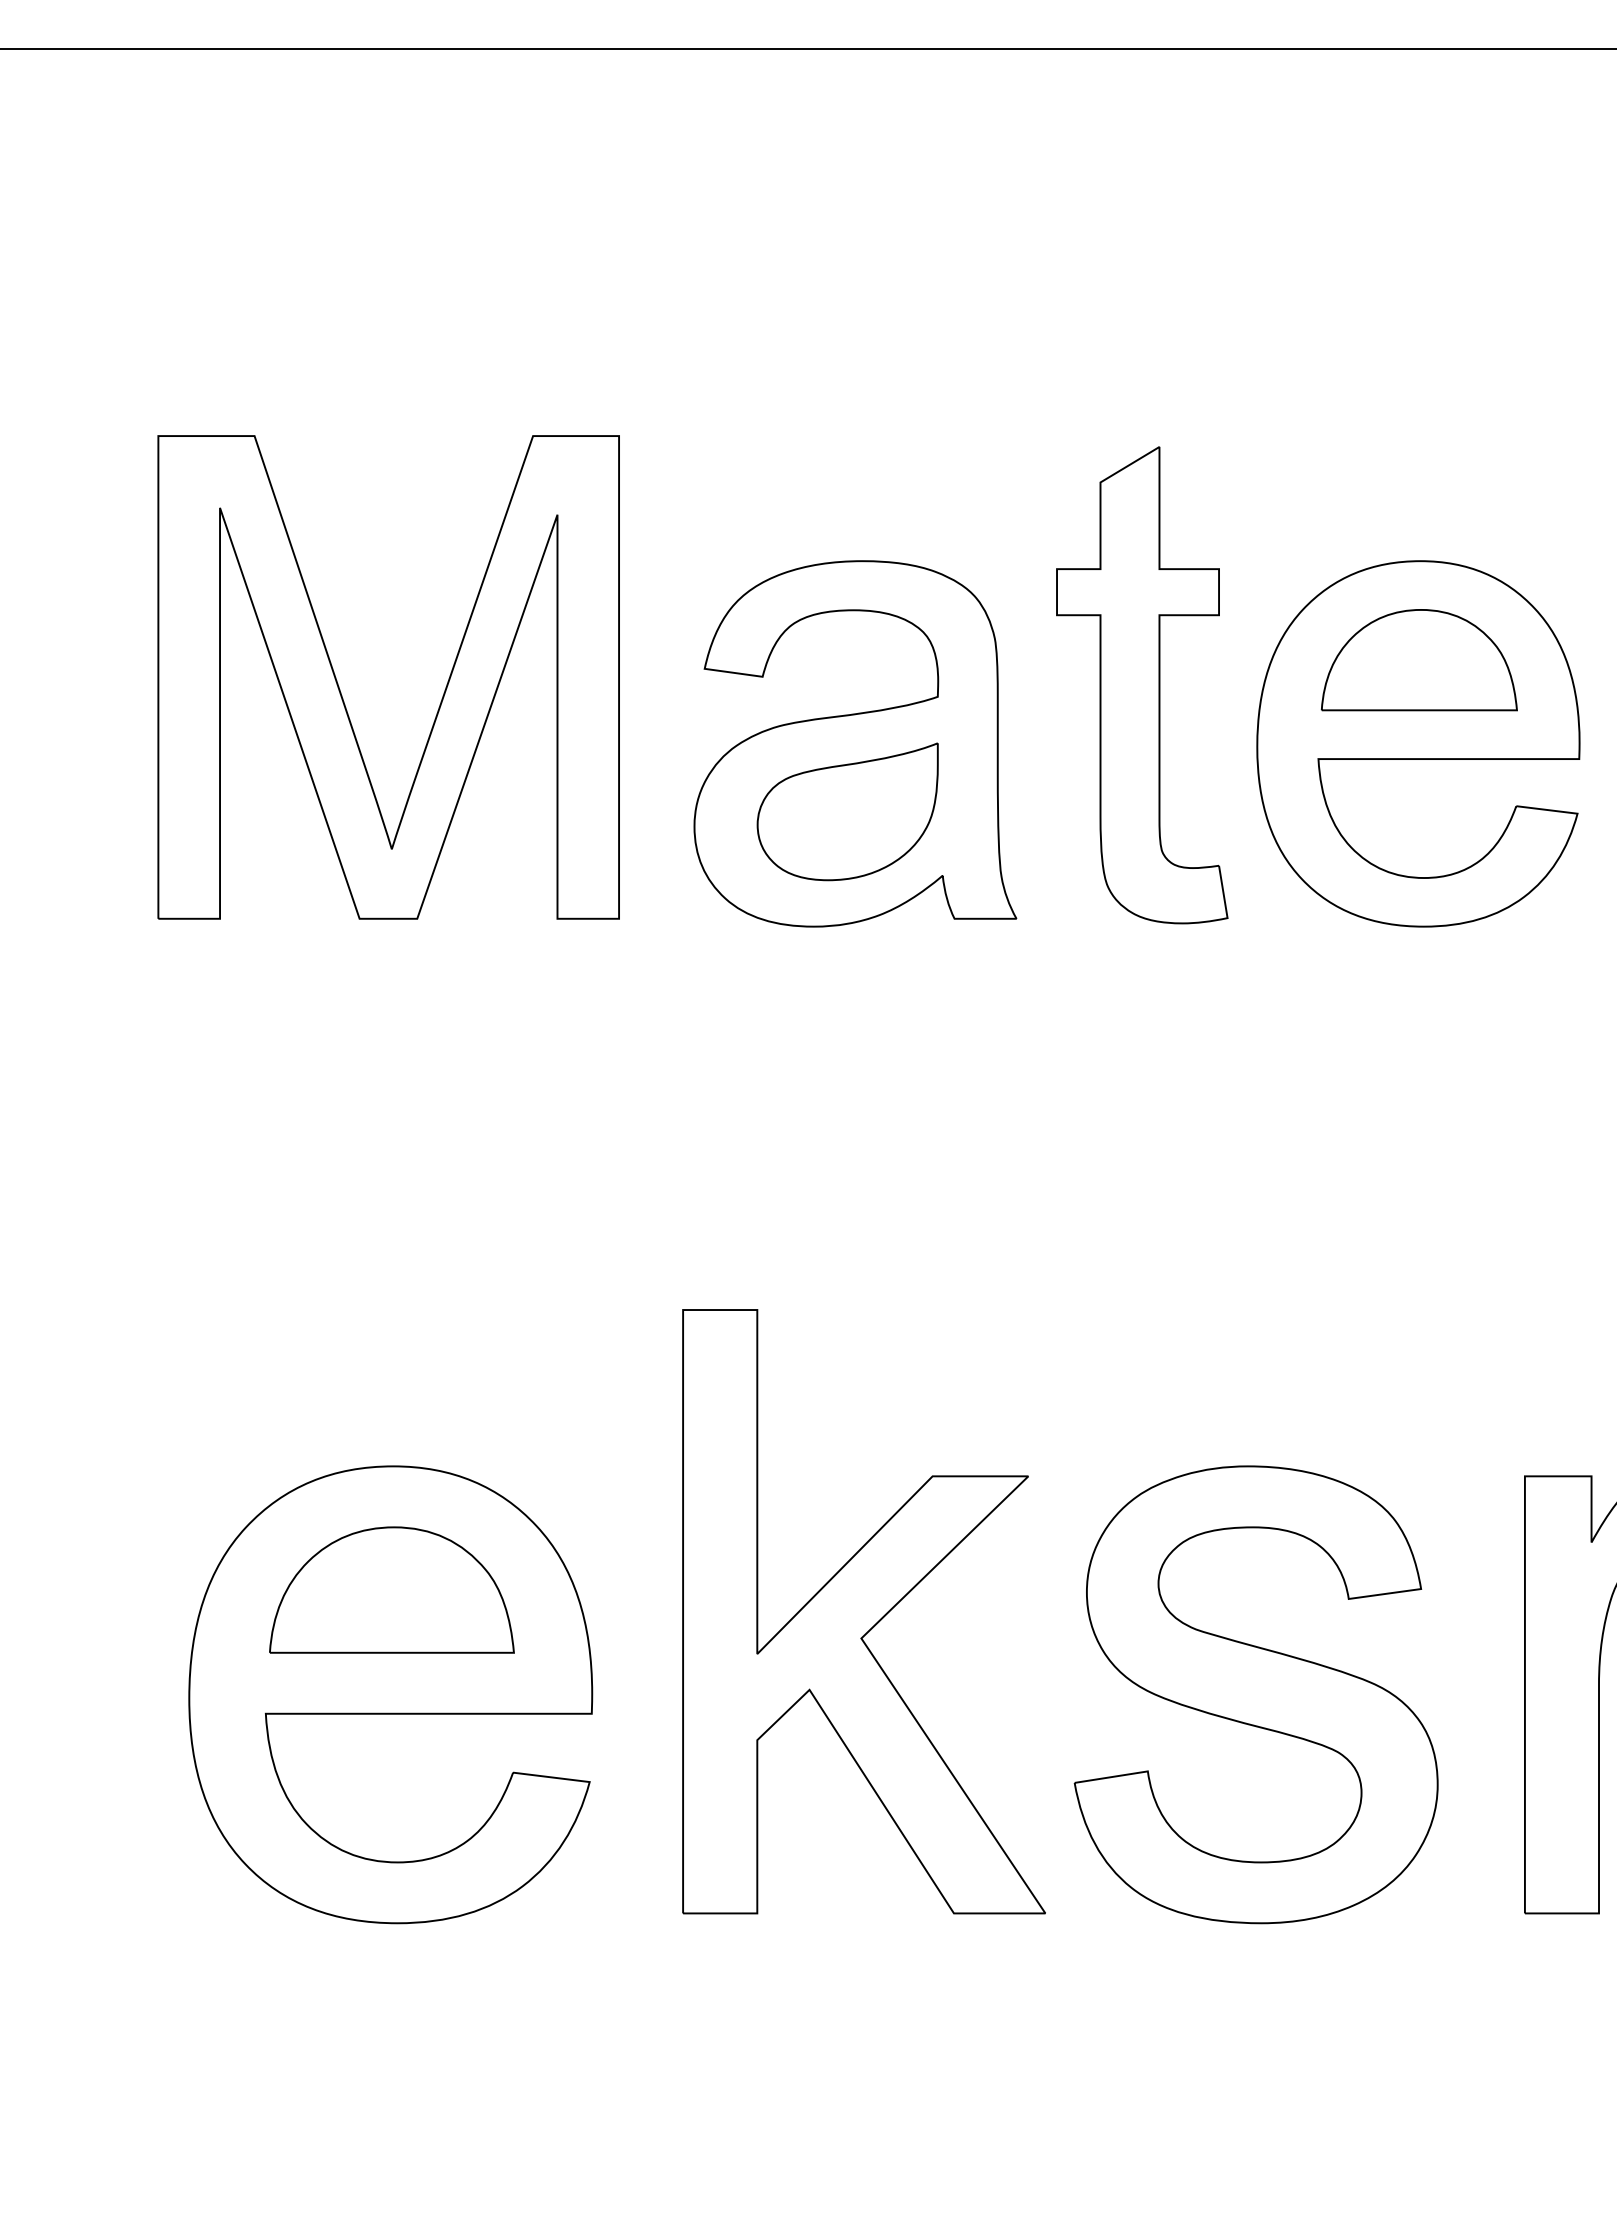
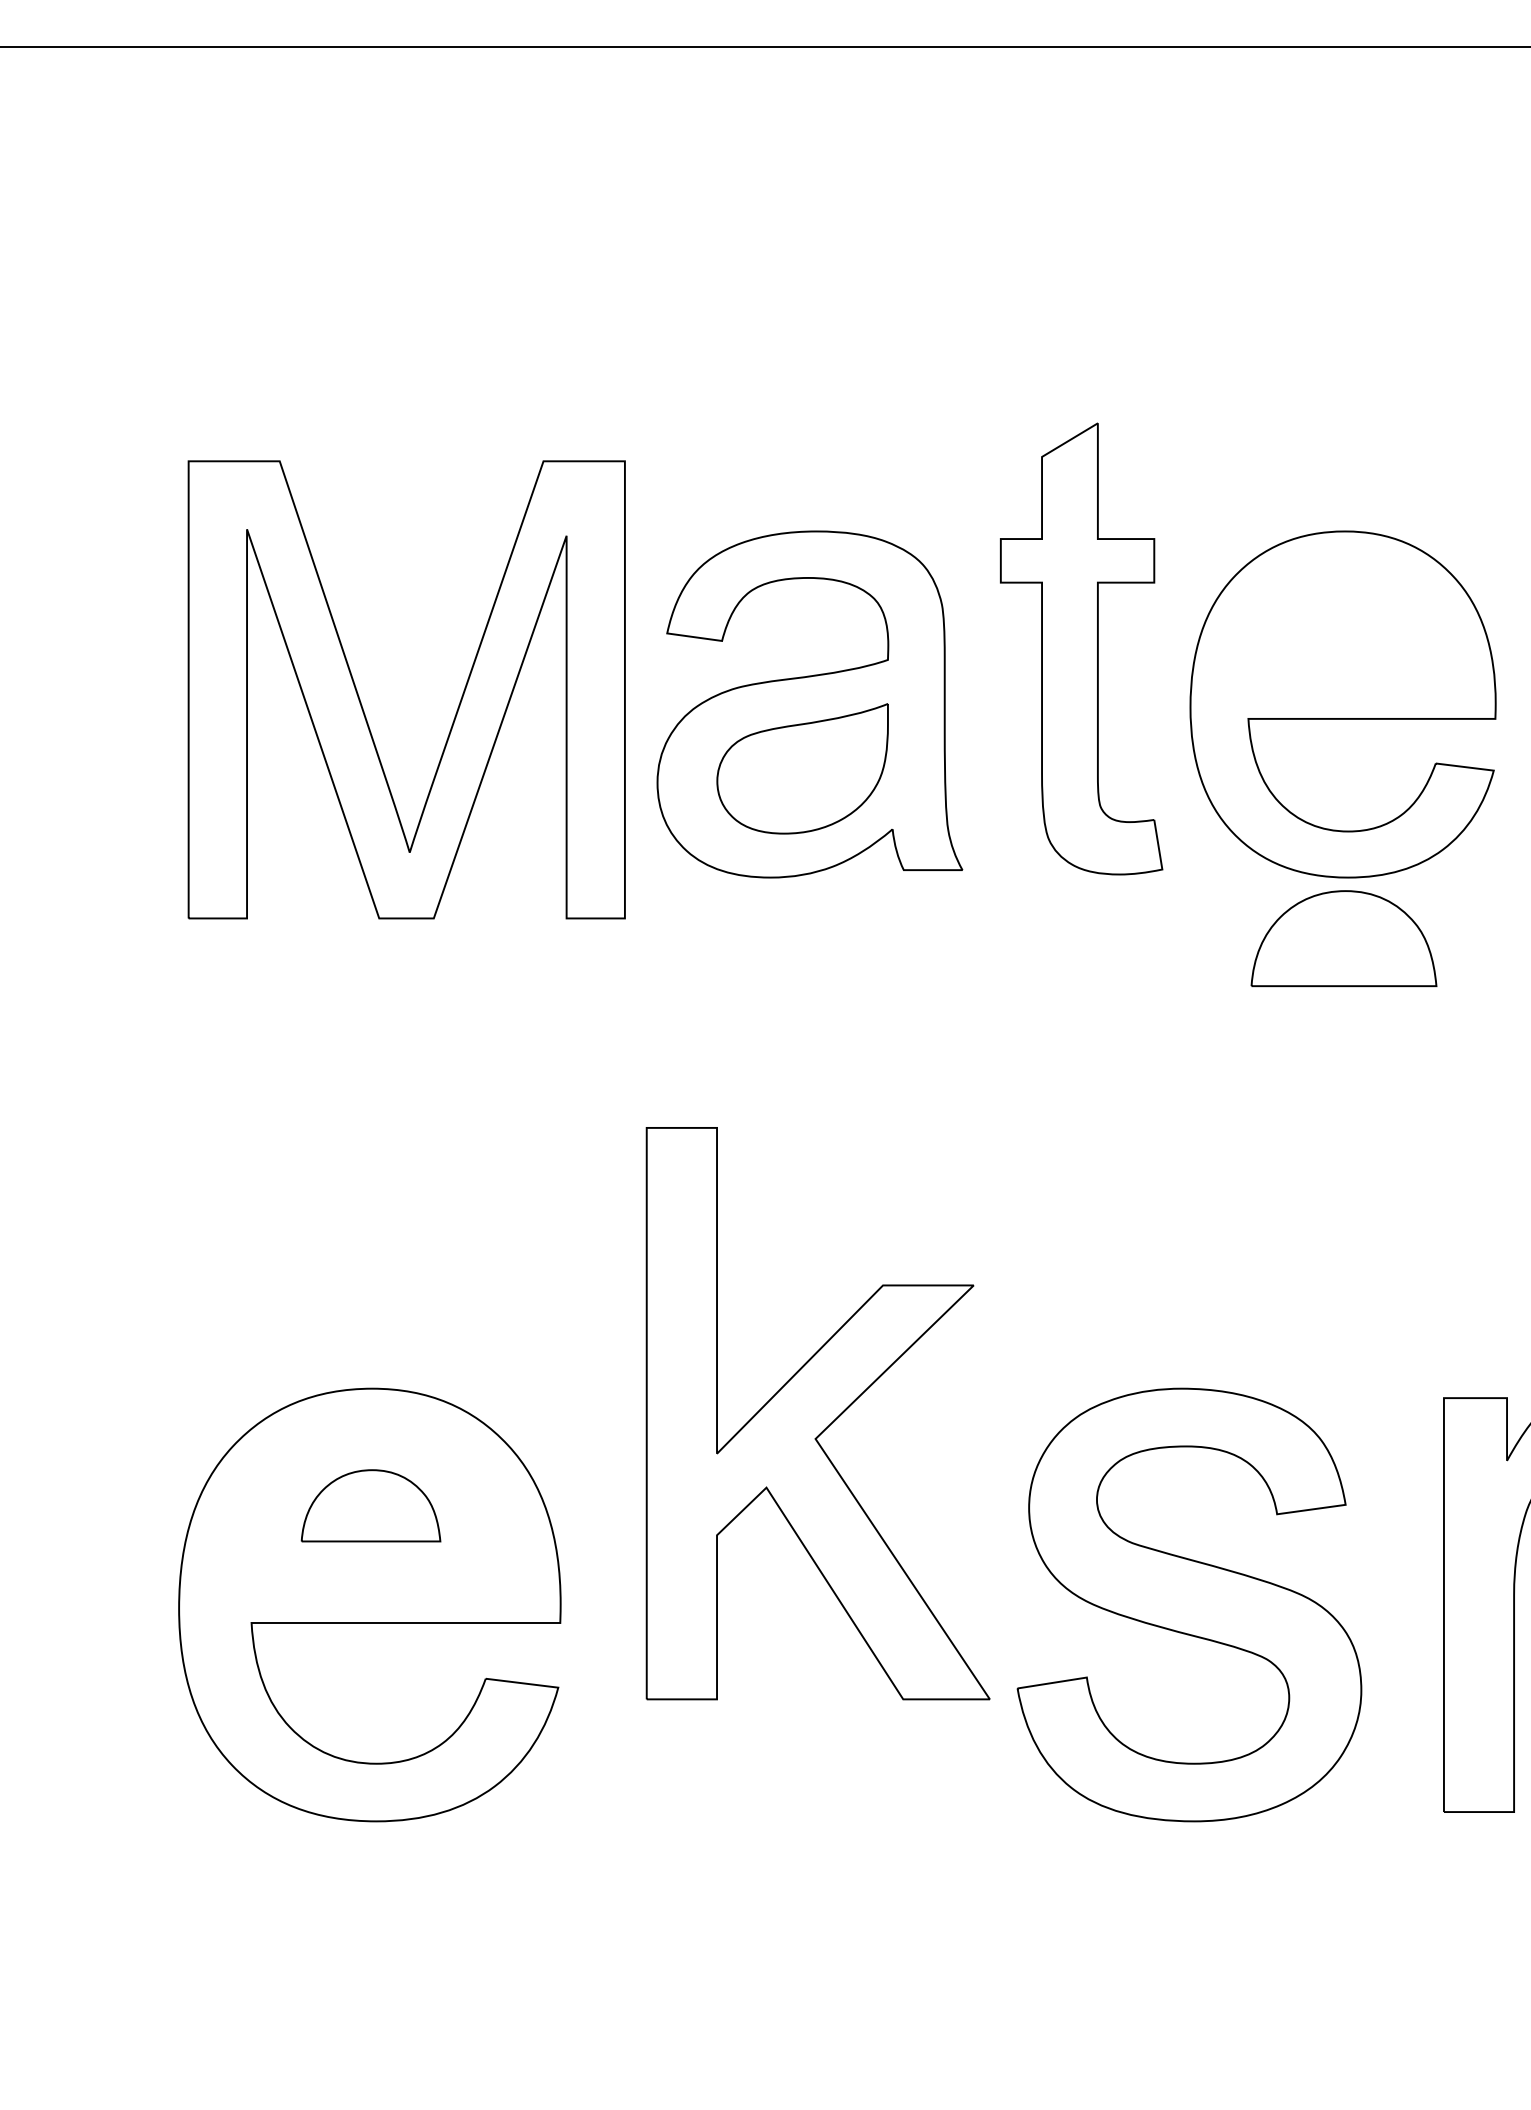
part: (1418, 660) -> (1343, 938), moved
part: (341, 692) -> (362, 704), moved
part: (391, 1589) -> (370, 1505), size x0.6
part: (863, 1611) -> (817, 1413), moved

